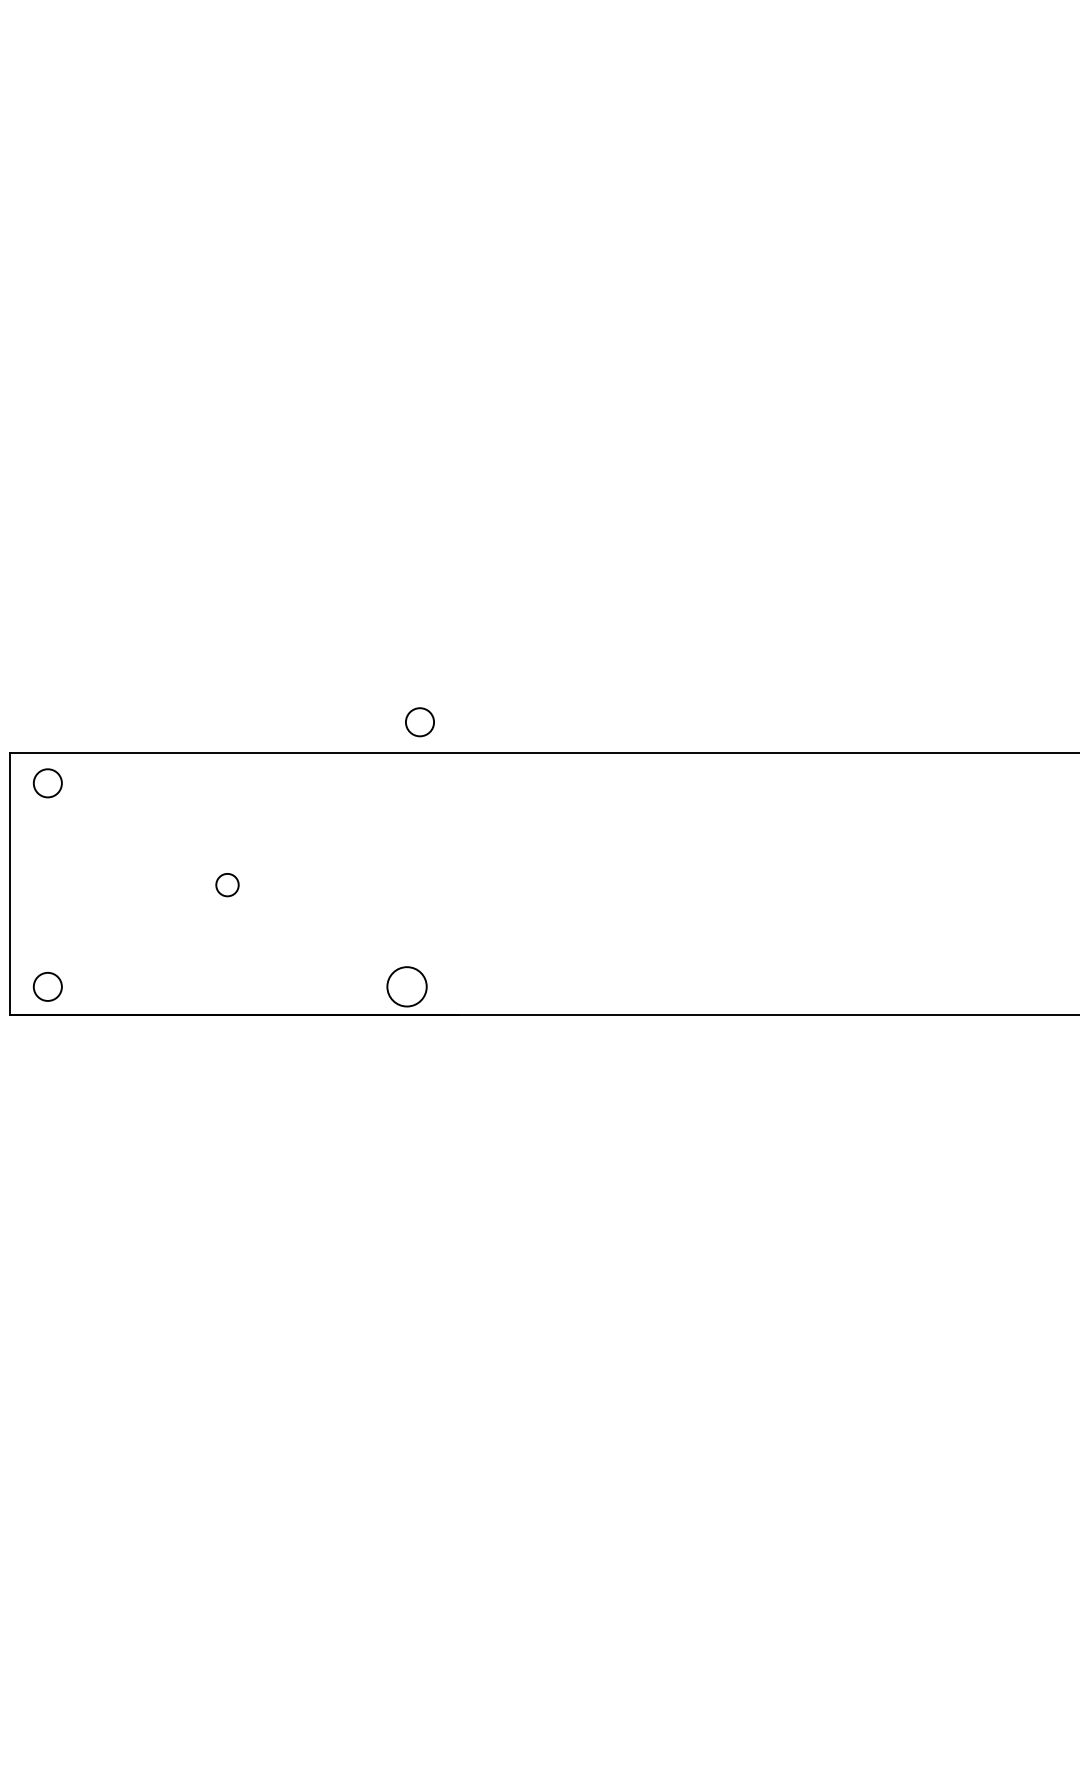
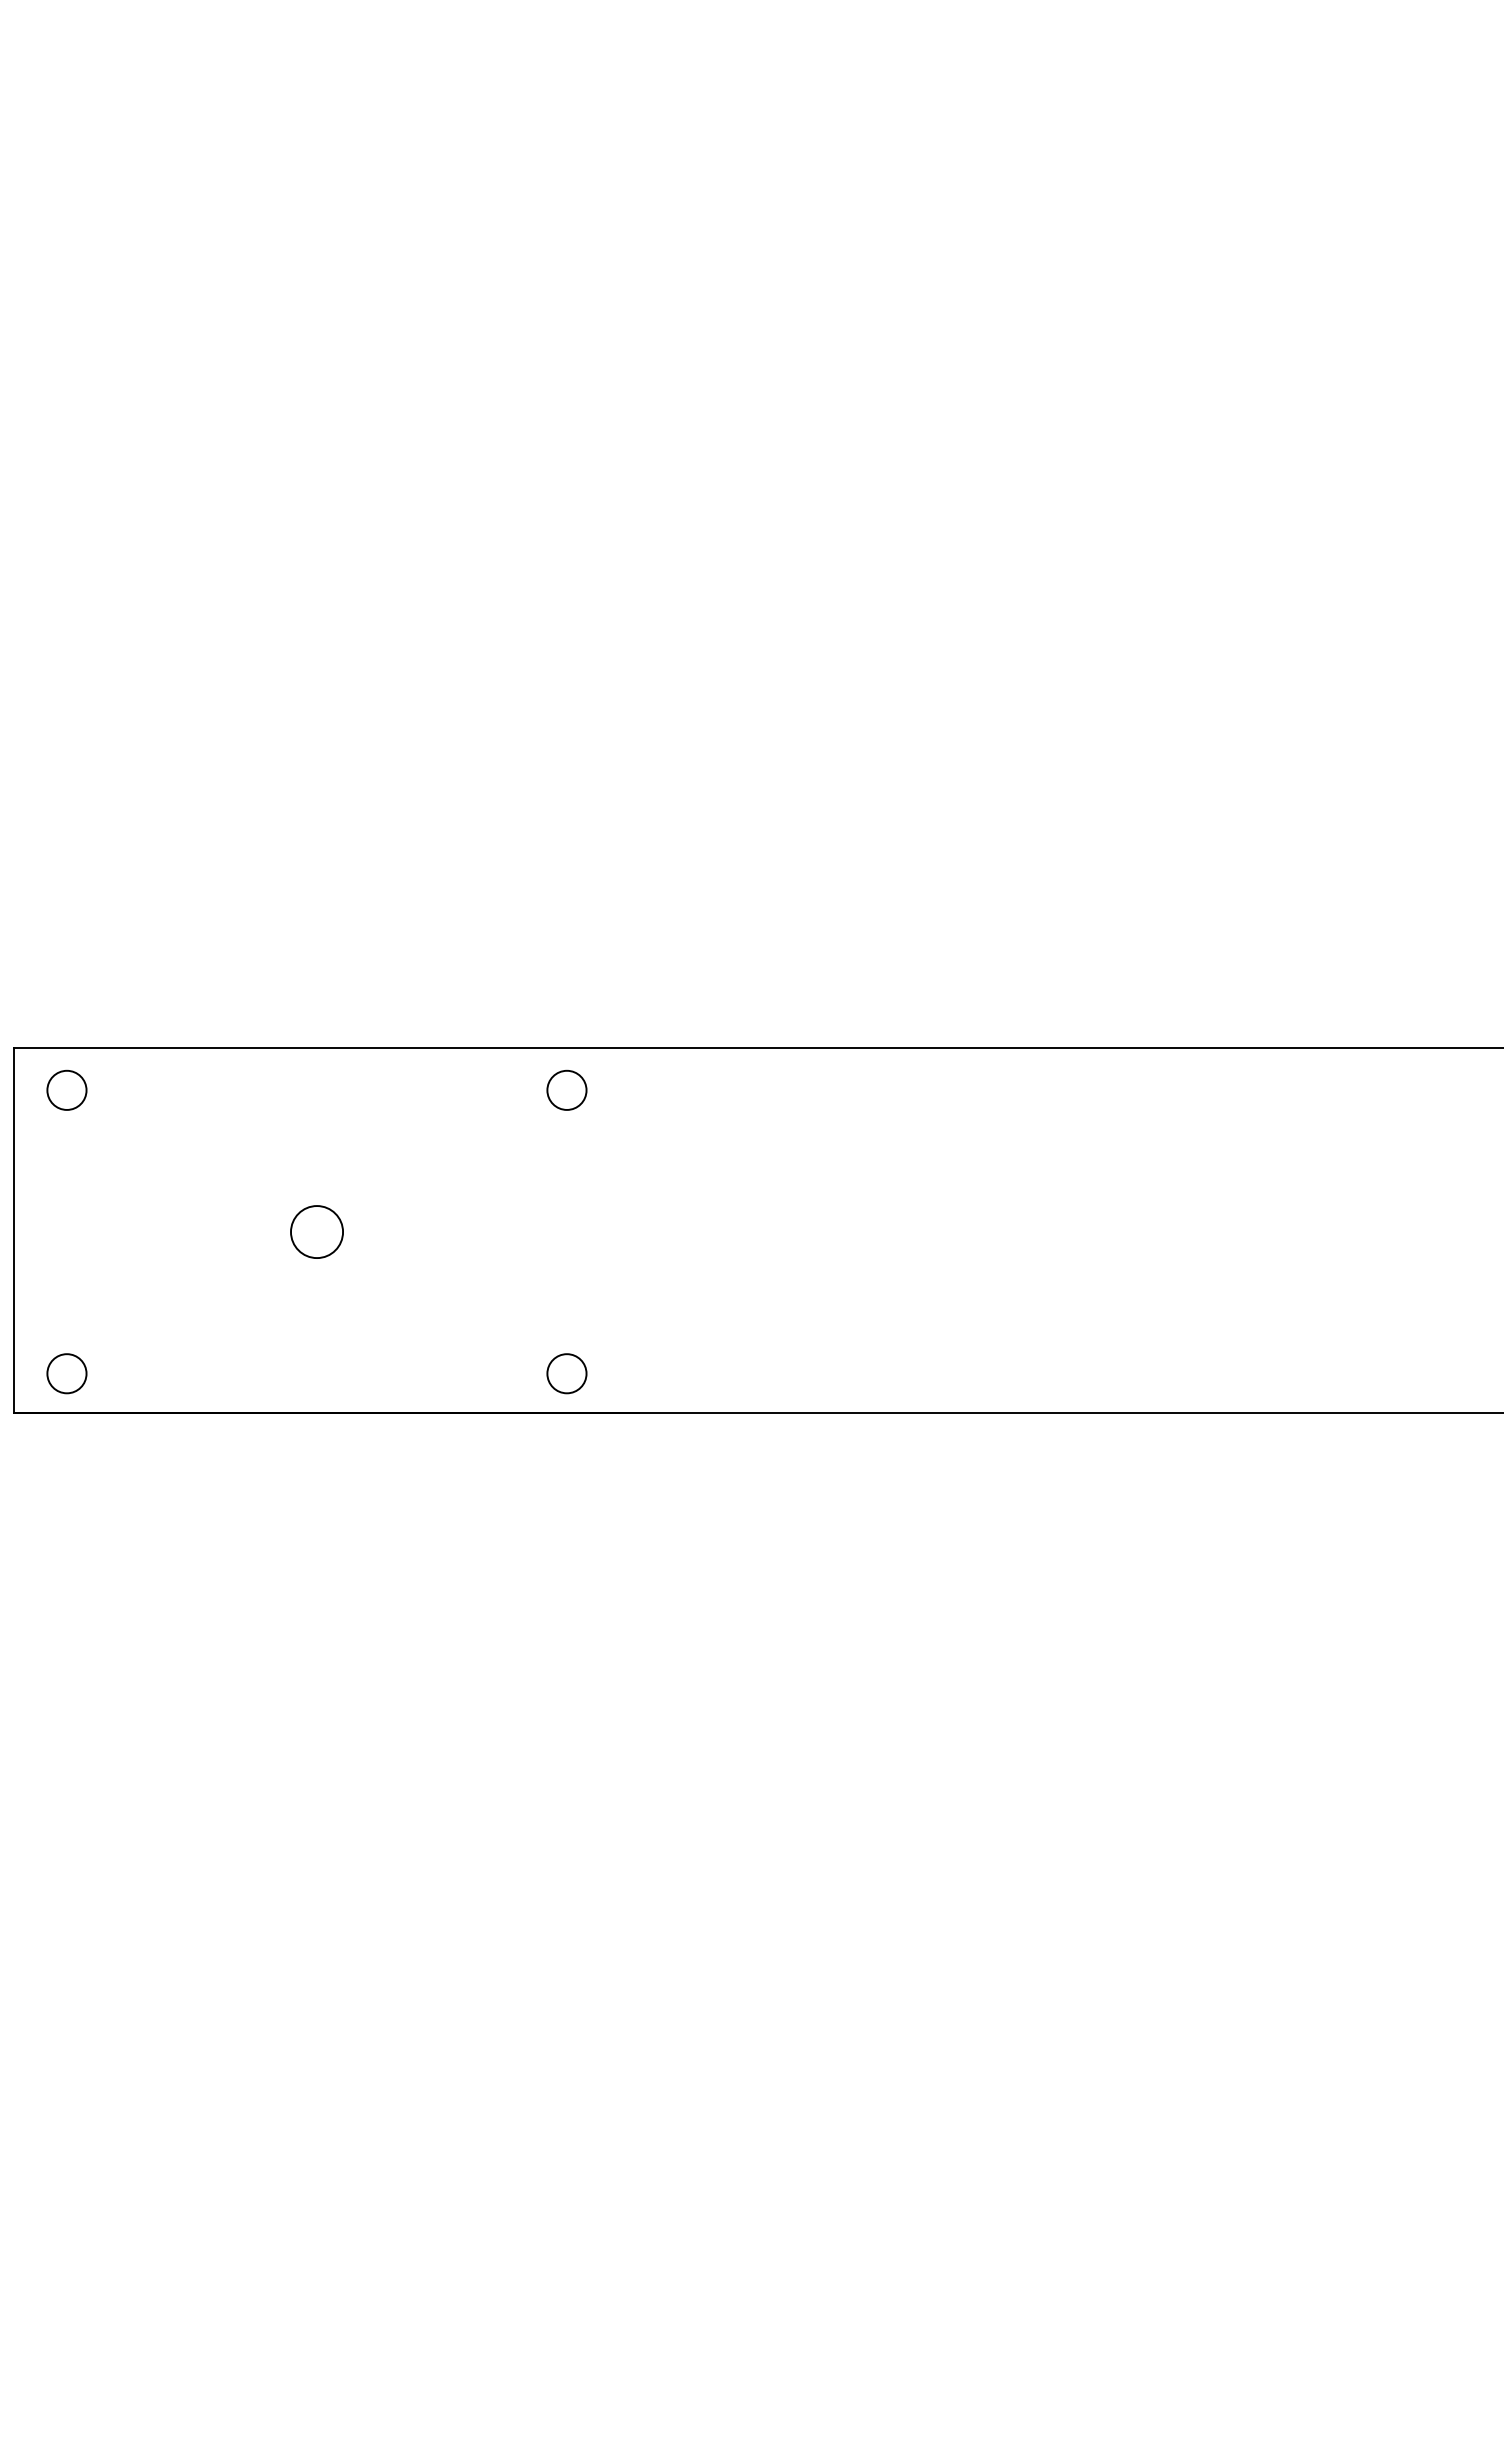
circle: (419, 721) -> (566, 1089), moved
circle: (227, 885) -> (317, 1232), size x1.67
circle: (406, 986) -> (566, 1373), size x0.71

